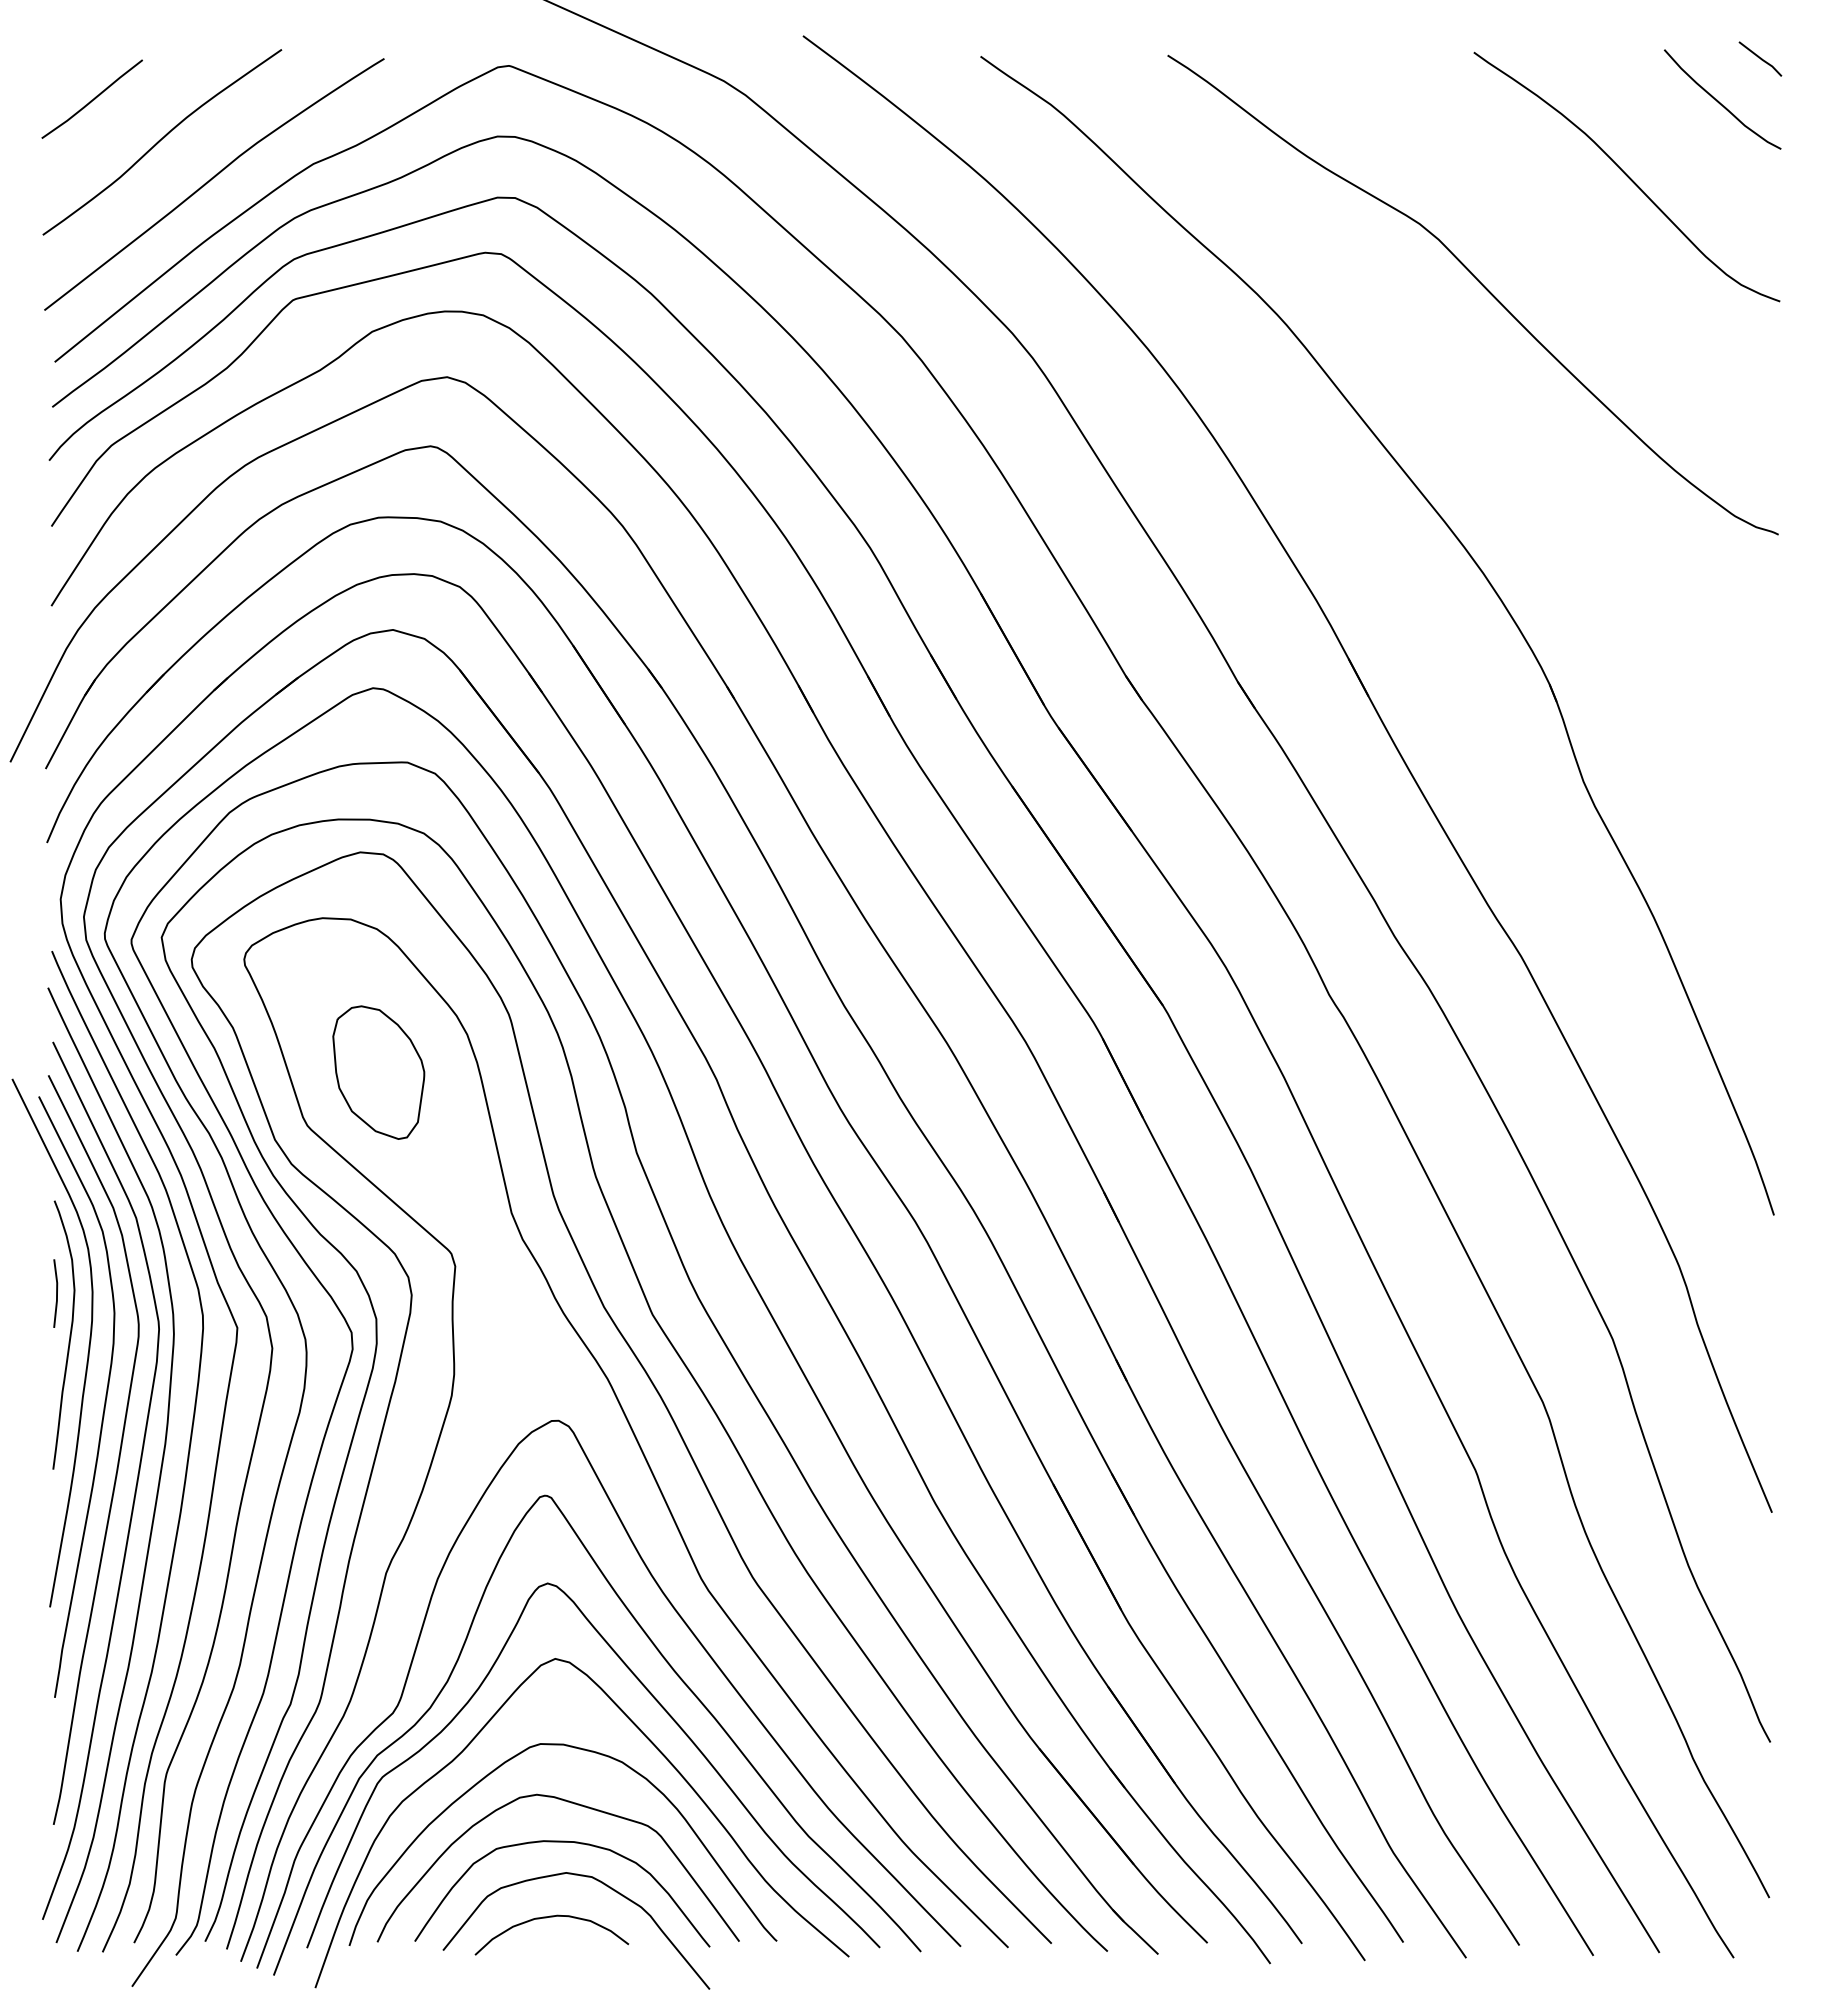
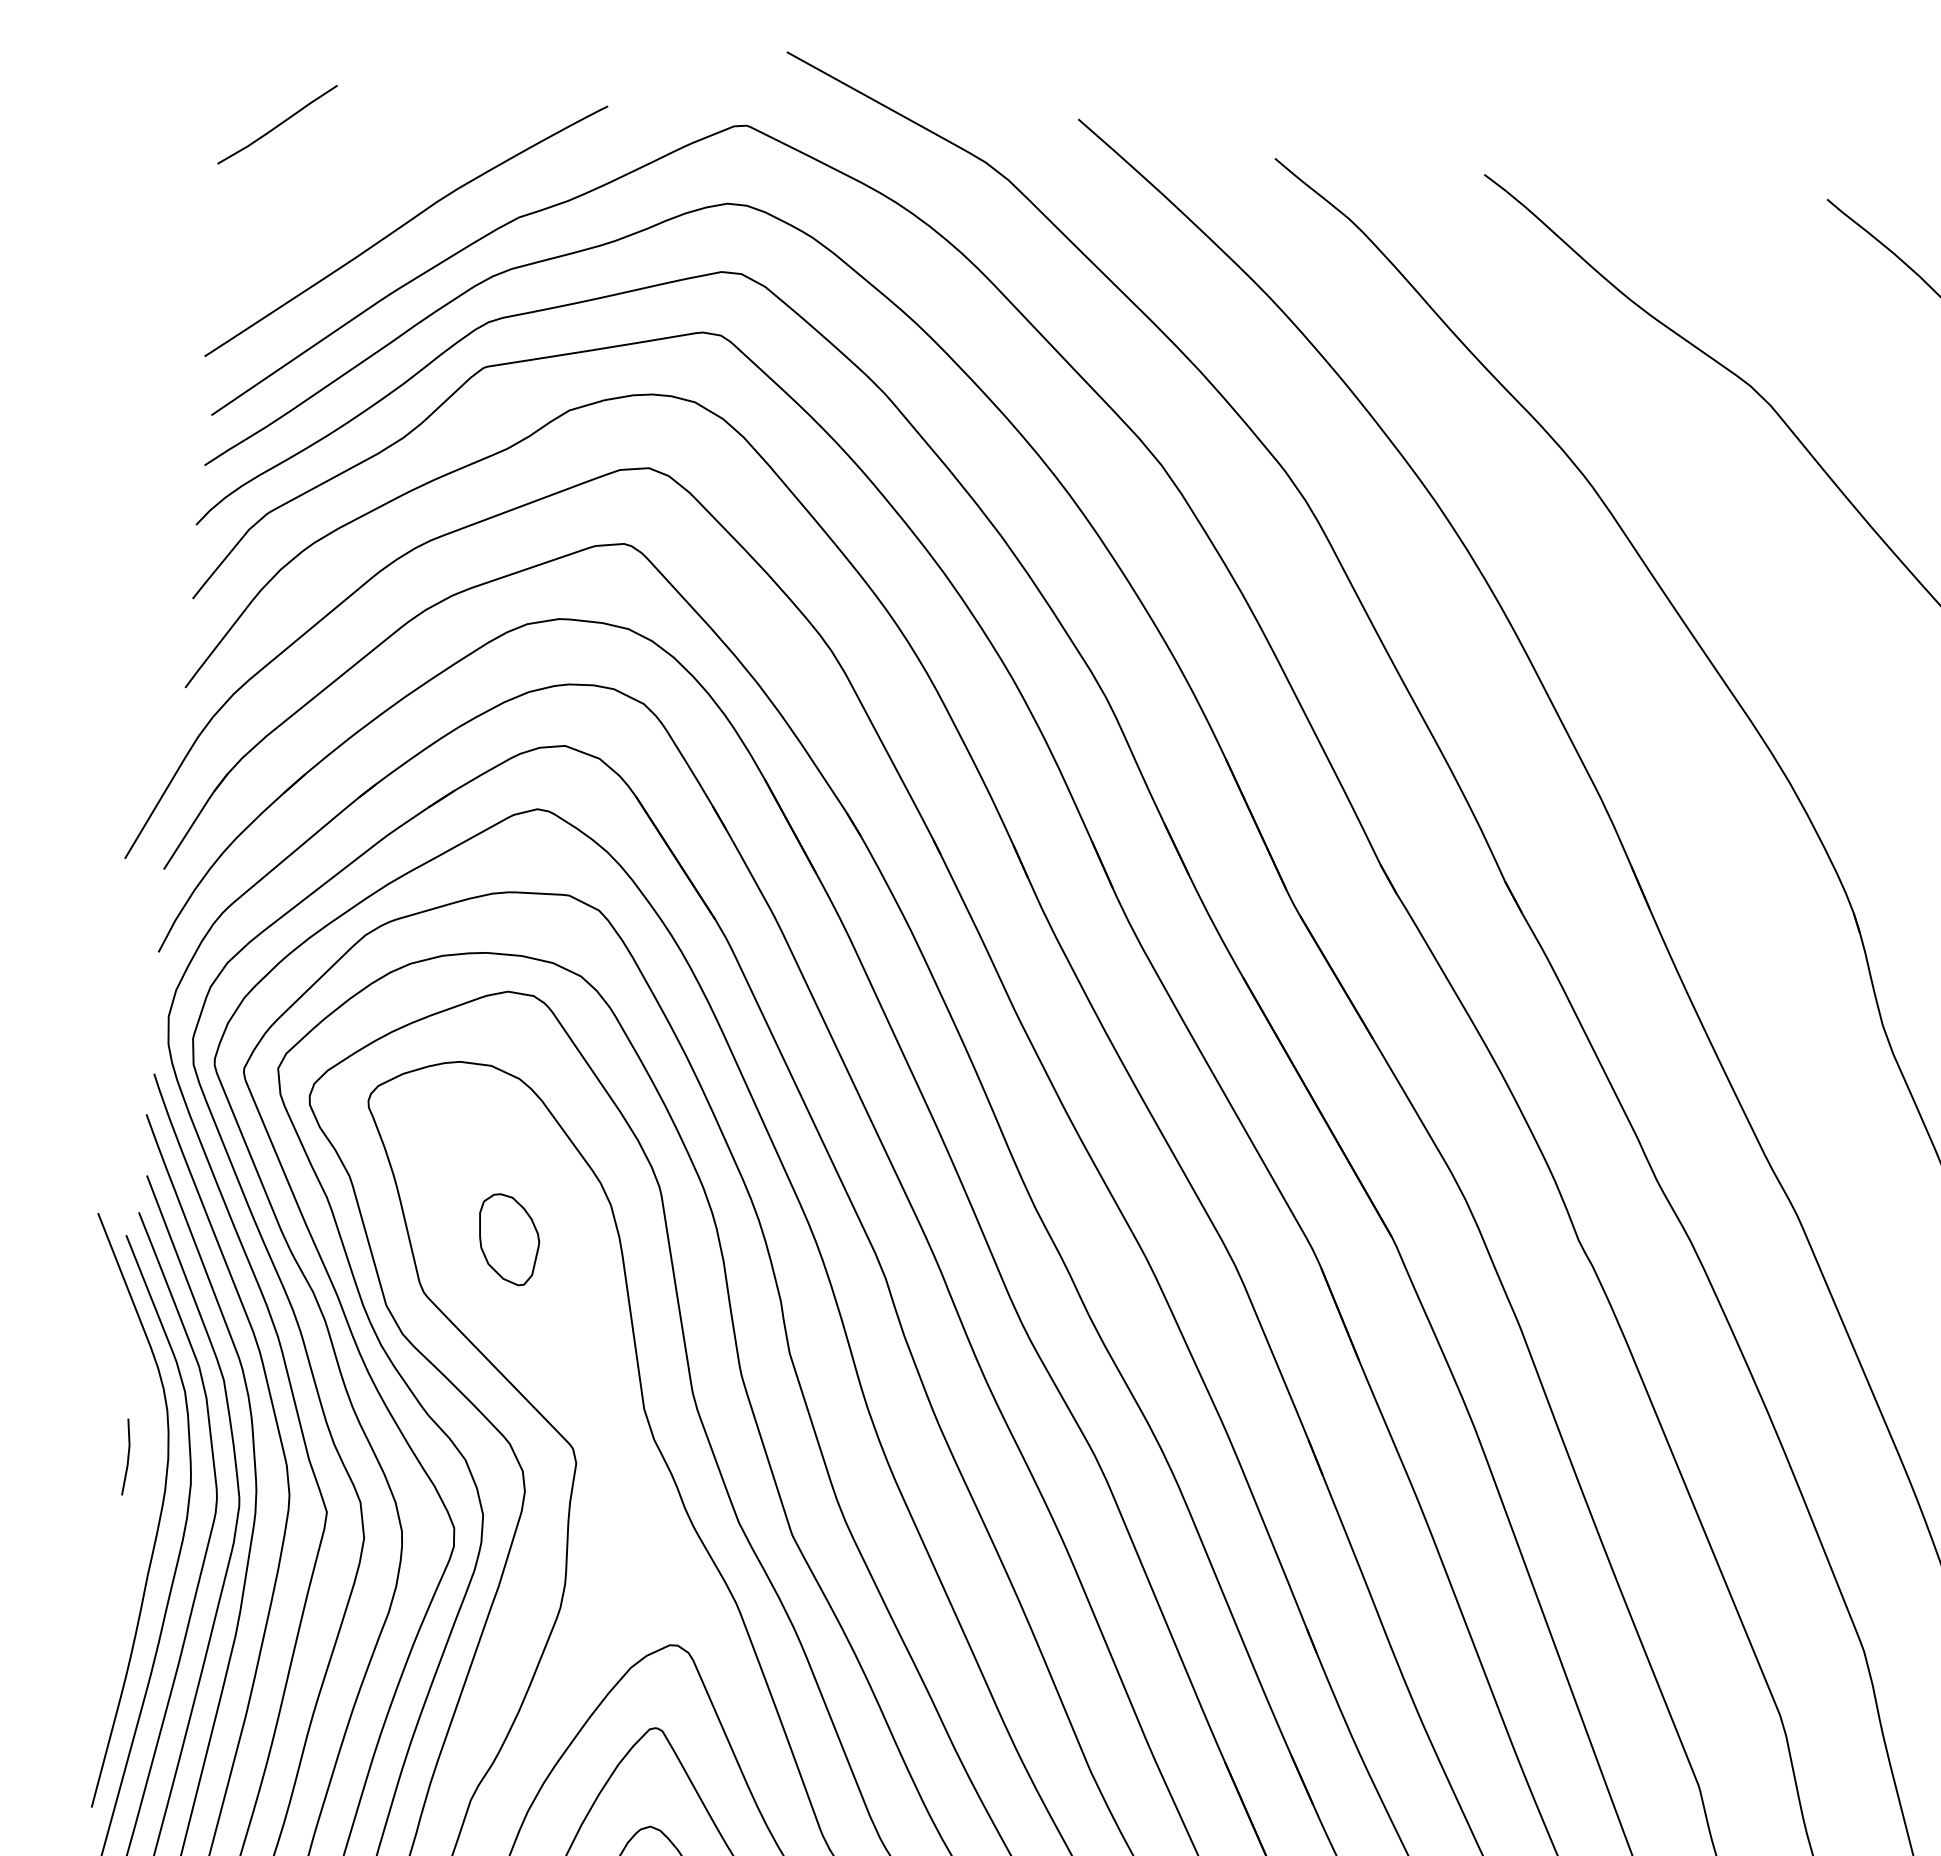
curve: (161, 140) -> (351, 177), removed
part: (378, 1072) -> (508, 1239), size x0.6
curve: (69, 1334) -> (138, 1504), removed

